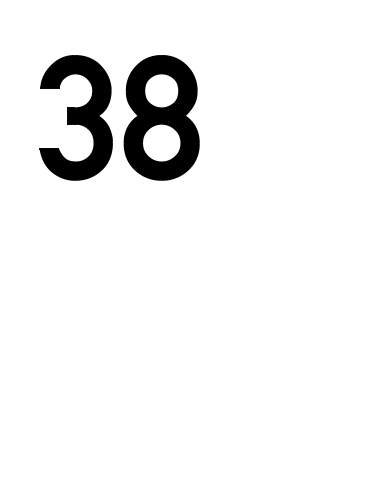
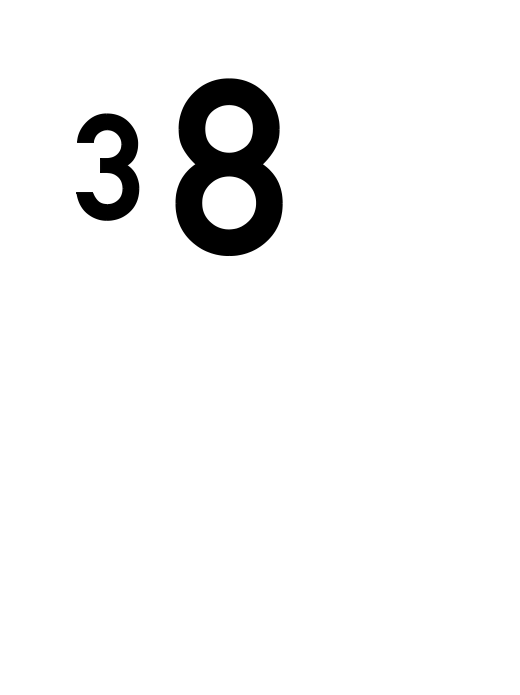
part: (75, 117) -> (107, 166), size x0.6

